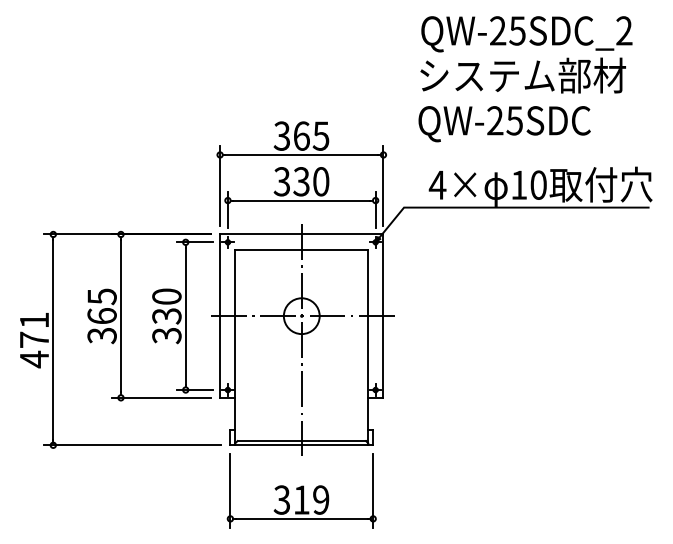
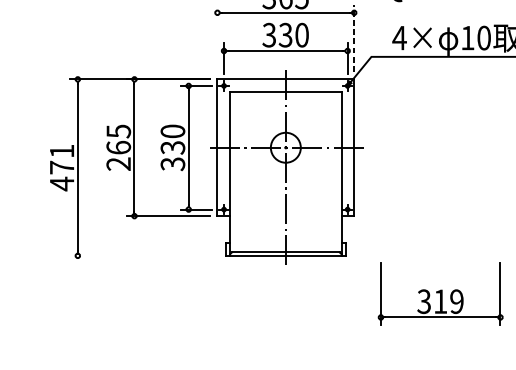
line: (220, 185) -> (217, 38), removed
line: (383, 185) -> (354, 38), solid -> dashed
text: (102, 335) -> (119, 163), 365 -> 265
line: (132, 445) -> (144, 256), removed
part: (301, 490) -> (440, 293), moved

